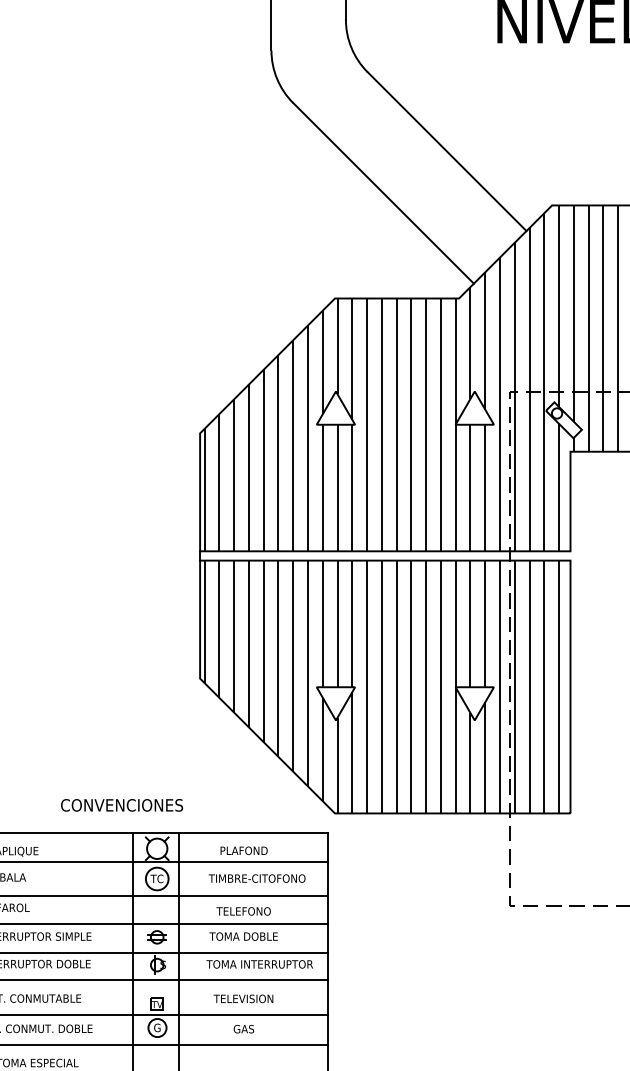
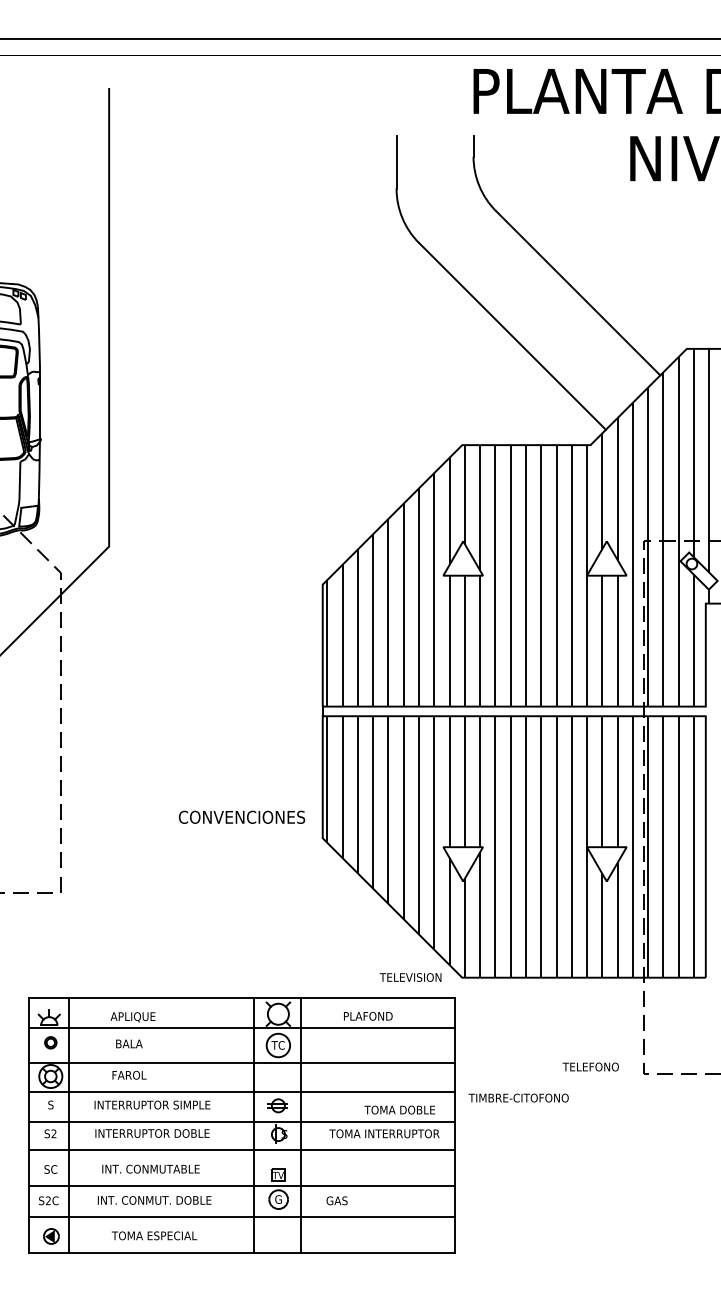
text: (121, 804) -> (241, 816), moved
text: (256, 878) -> (518, 1097), moved
text: (243, 910) -> (590, 1066), moved
text: (243, 936) -> (399, 1109), moved
text: (243, 998) -> (410, 977), moved
text: (243, 1028) -> (336, 1200), moved

